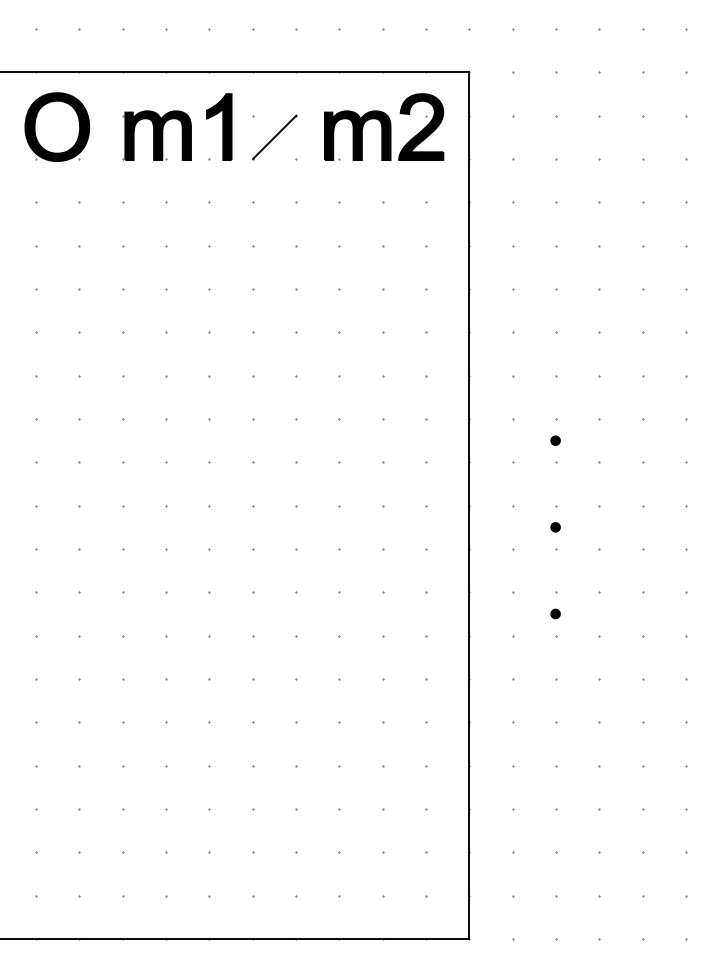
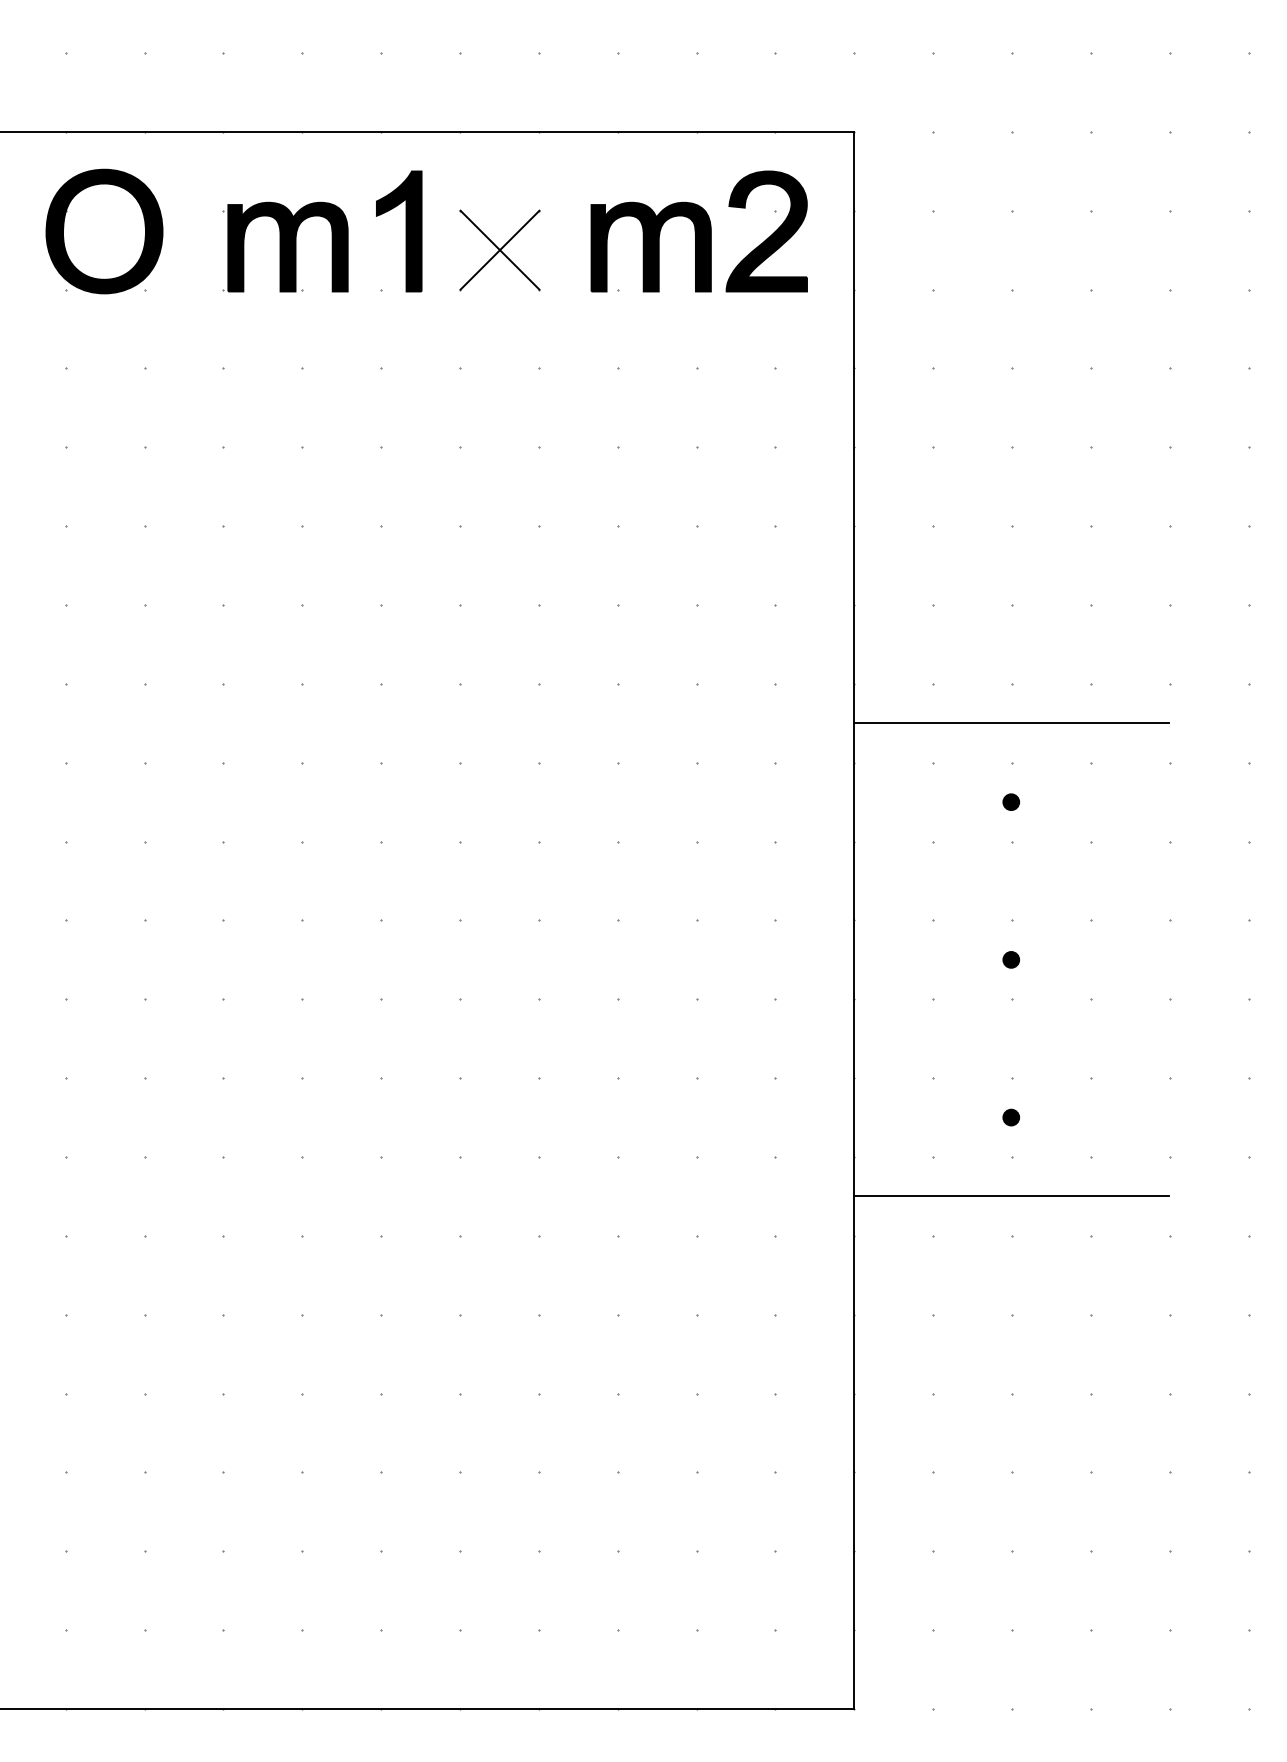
line: (274, 137) -> (499, 250), added
line: (555, 397) -> (1011, 723), added
line: (555, 657) -> (1011, 1196), added

